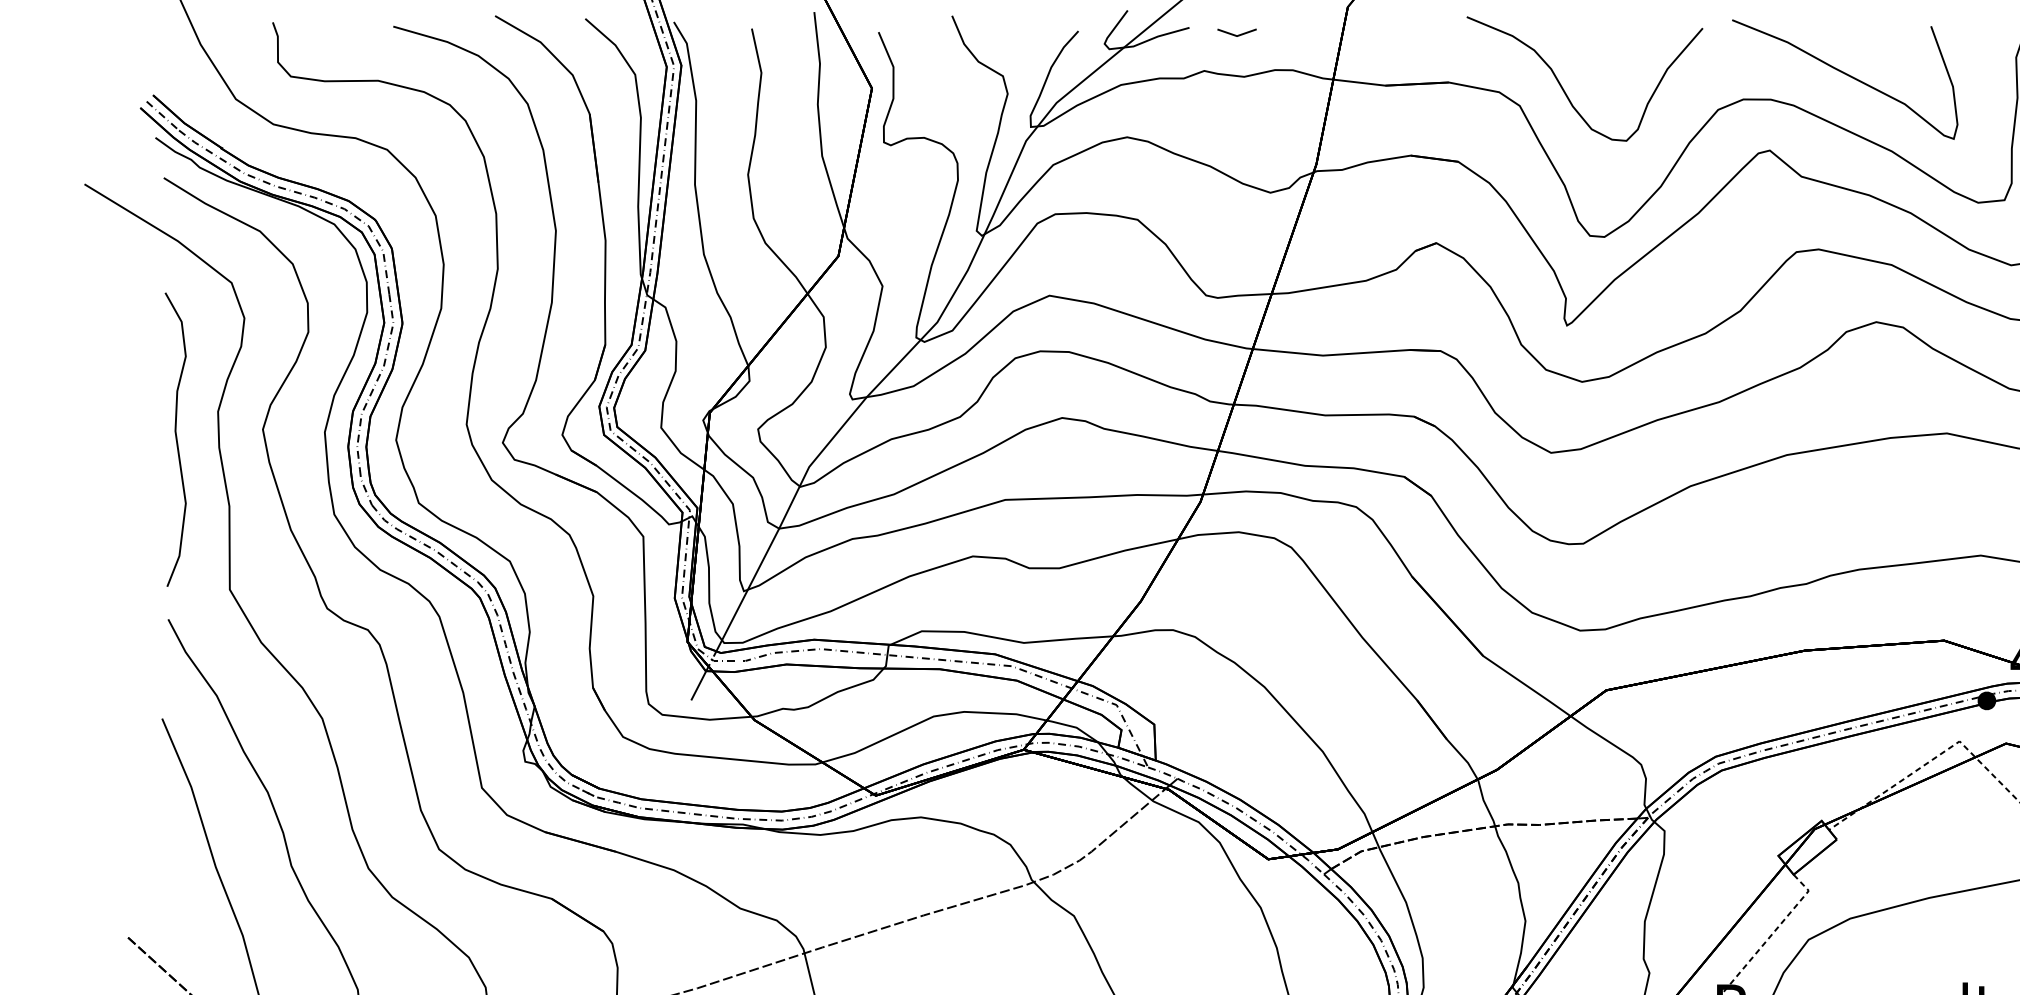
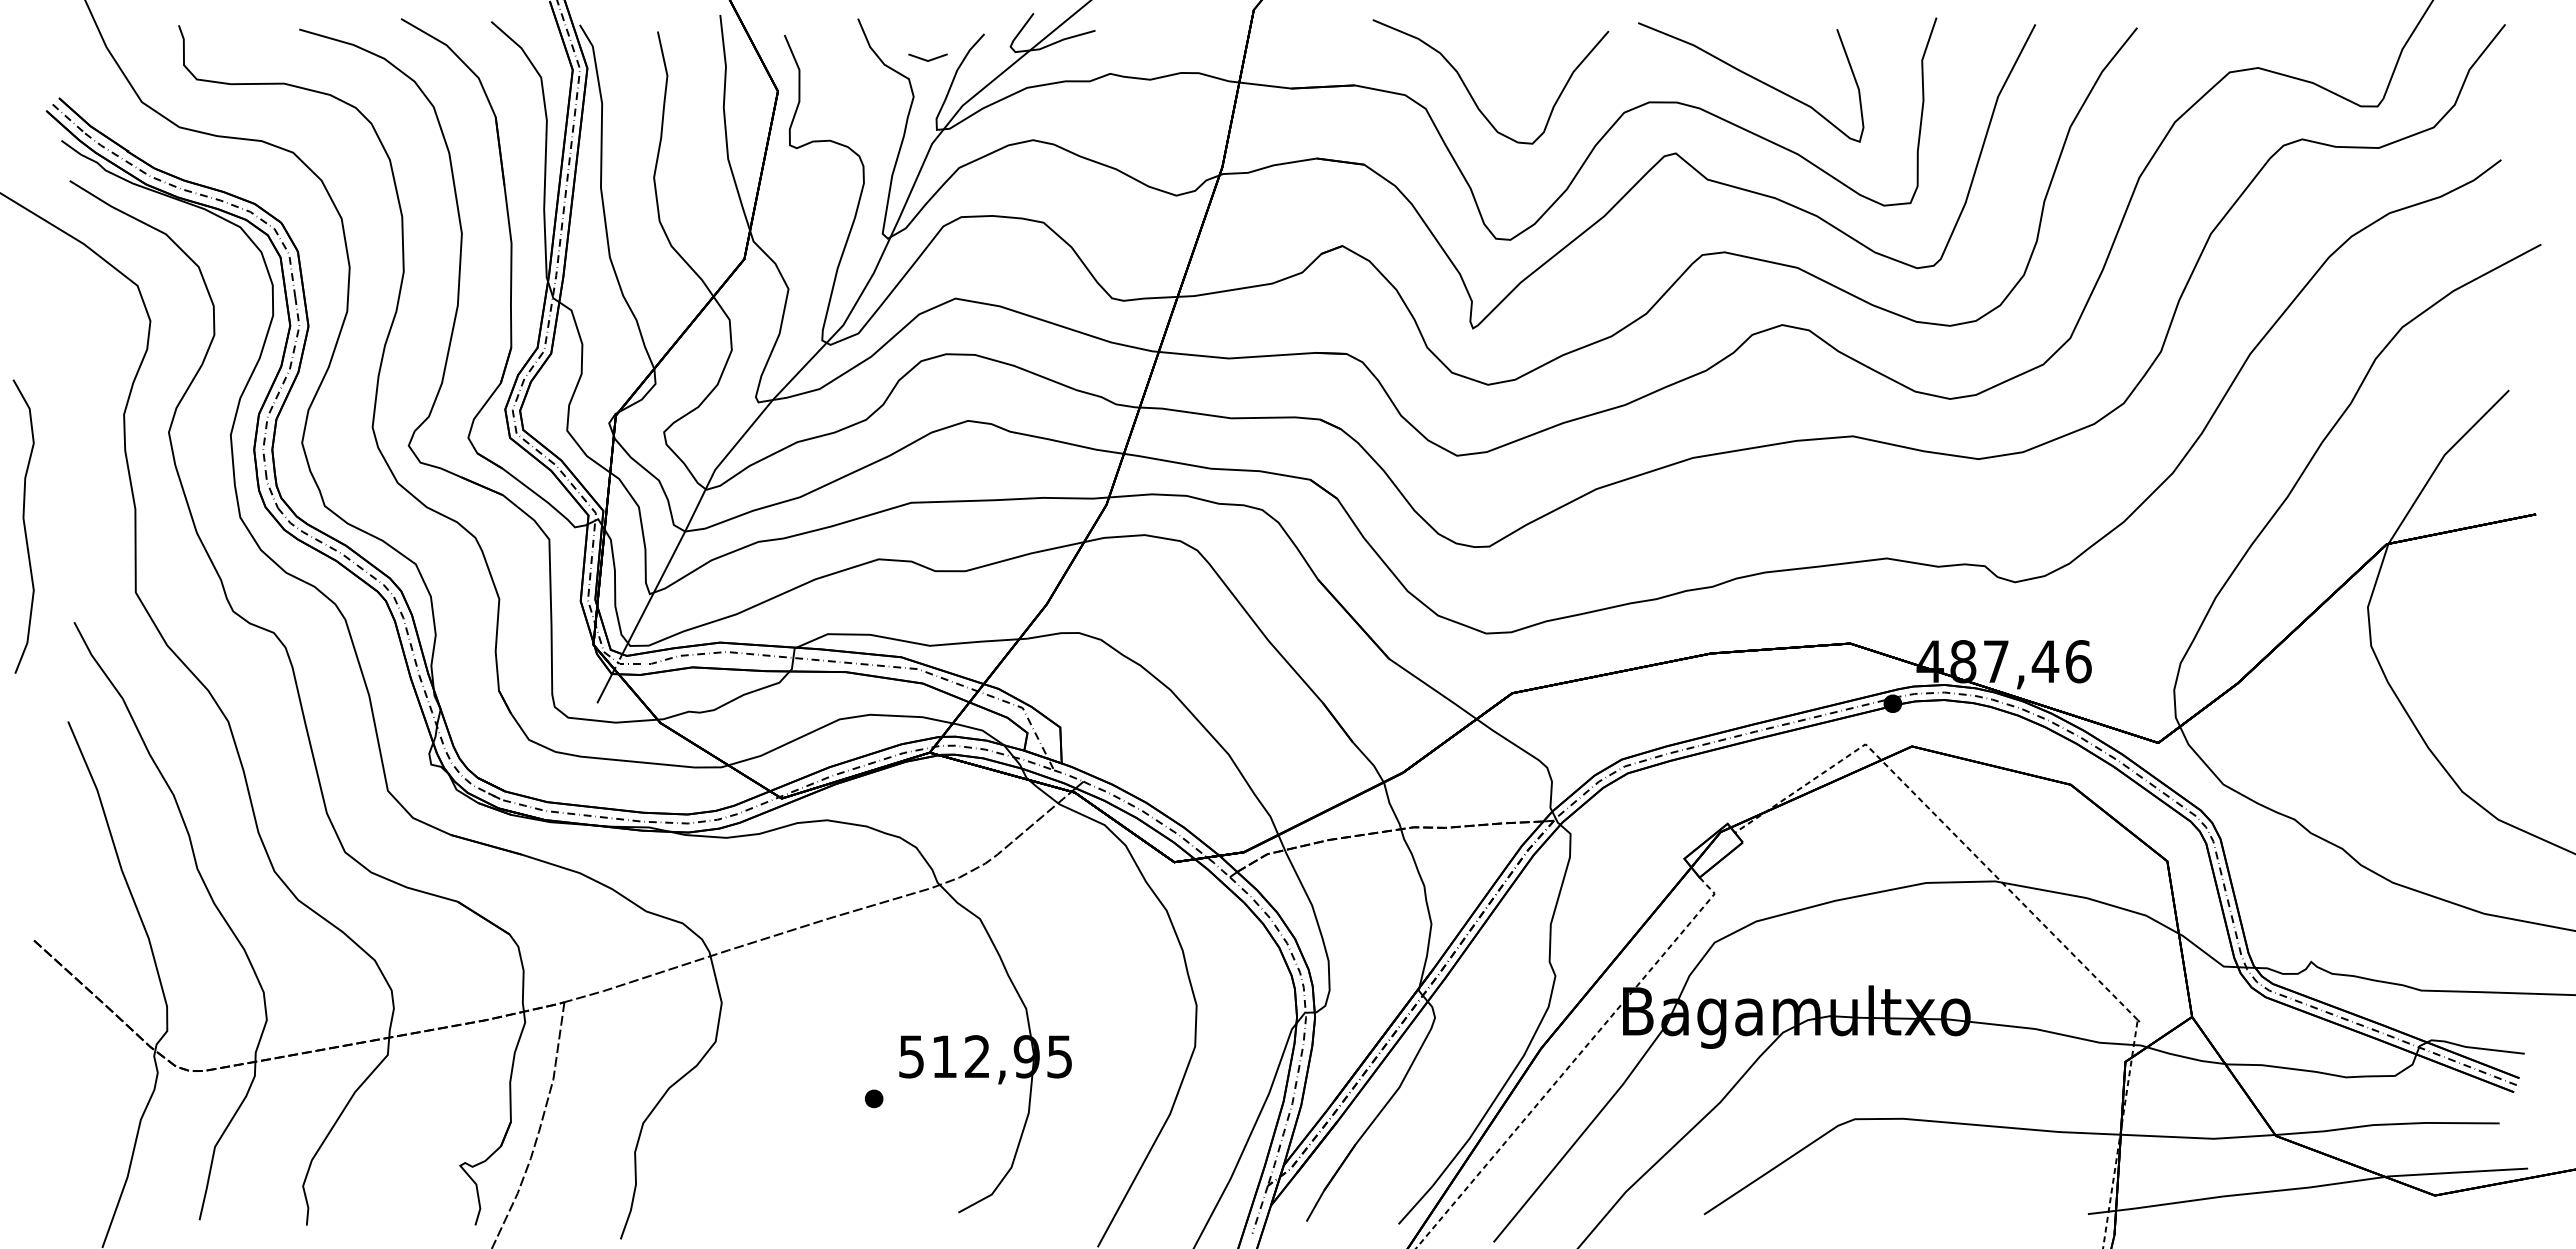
line: (1236, 34) -> (927, 59), moved
curve: (175, 439) -> (23, 526), moved

